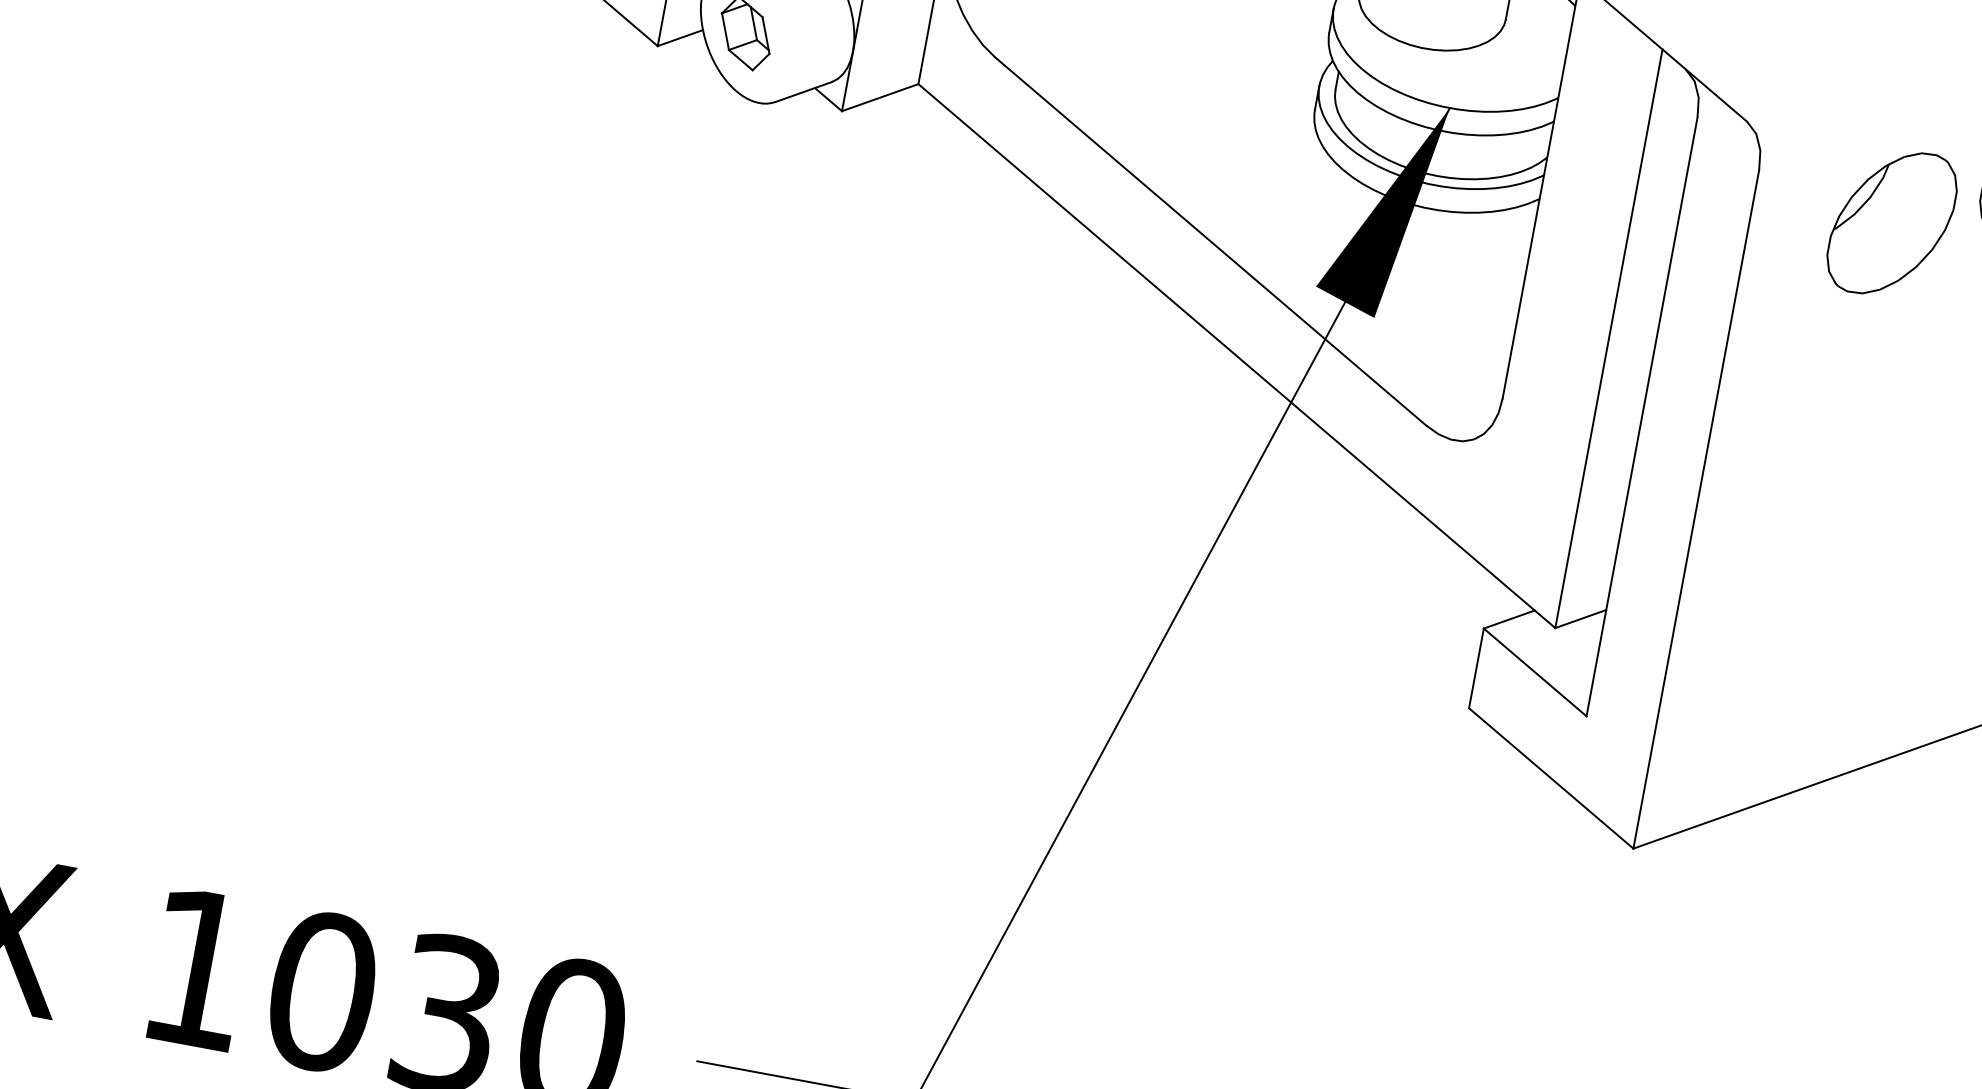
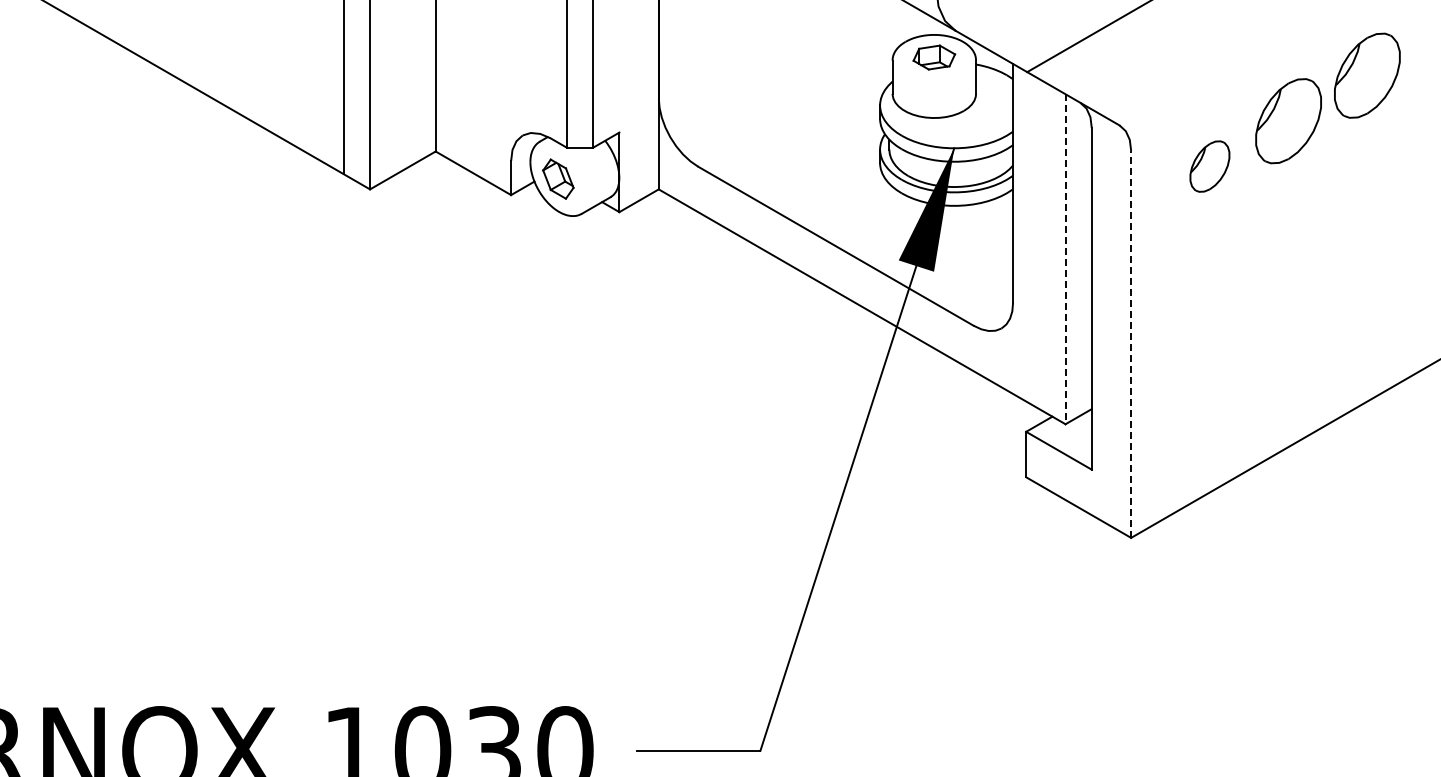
part: (1891, 222) -> (1209, 166), size x0.6
line: (1608, 339) -> (1065, 259), solid -> dashed
line: (1697, 507) -> (1131, 343), solid -> dashed

